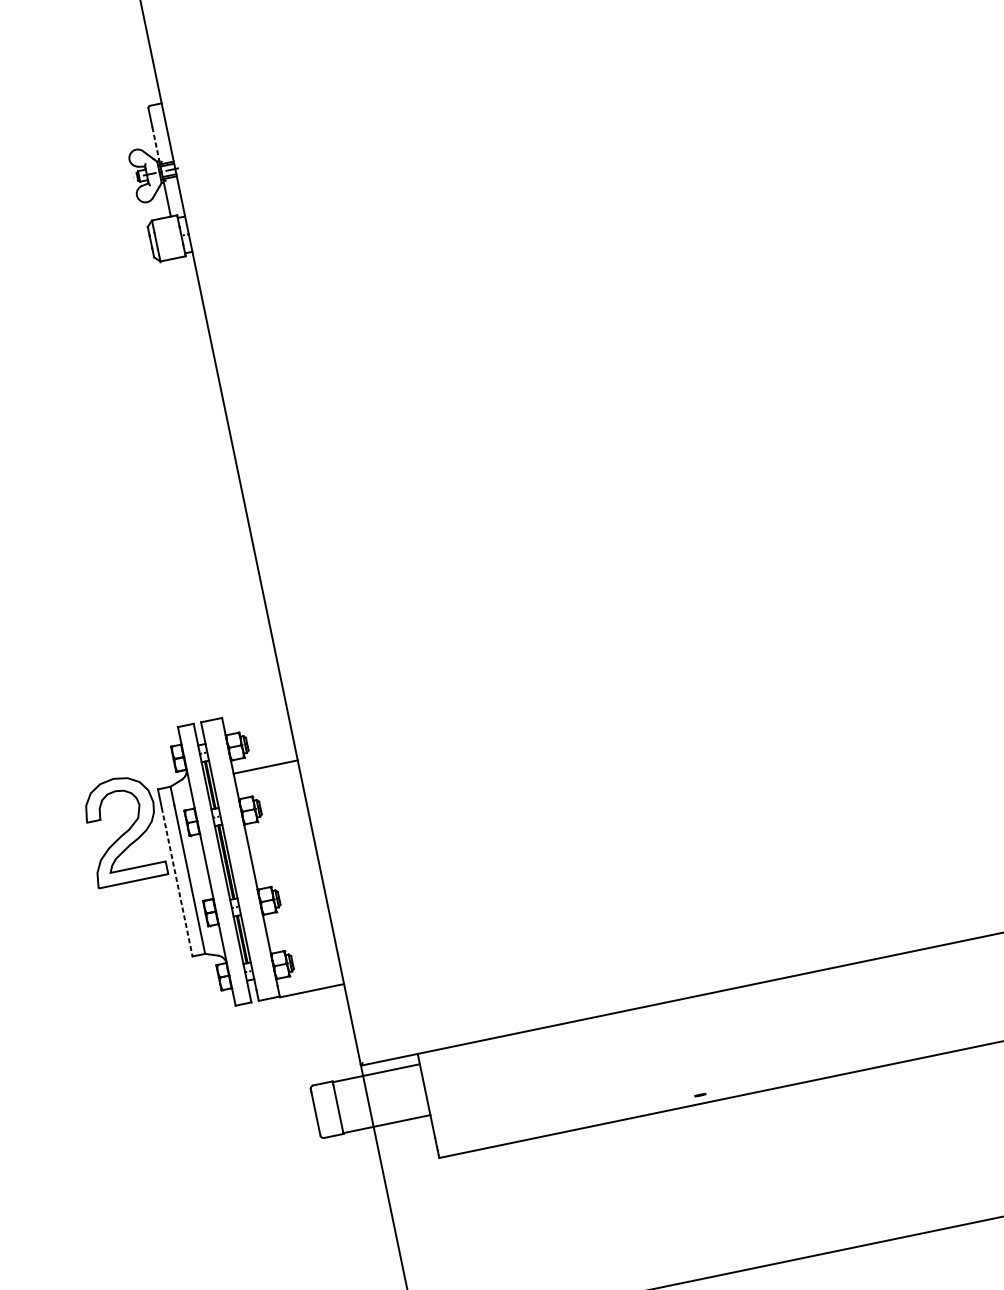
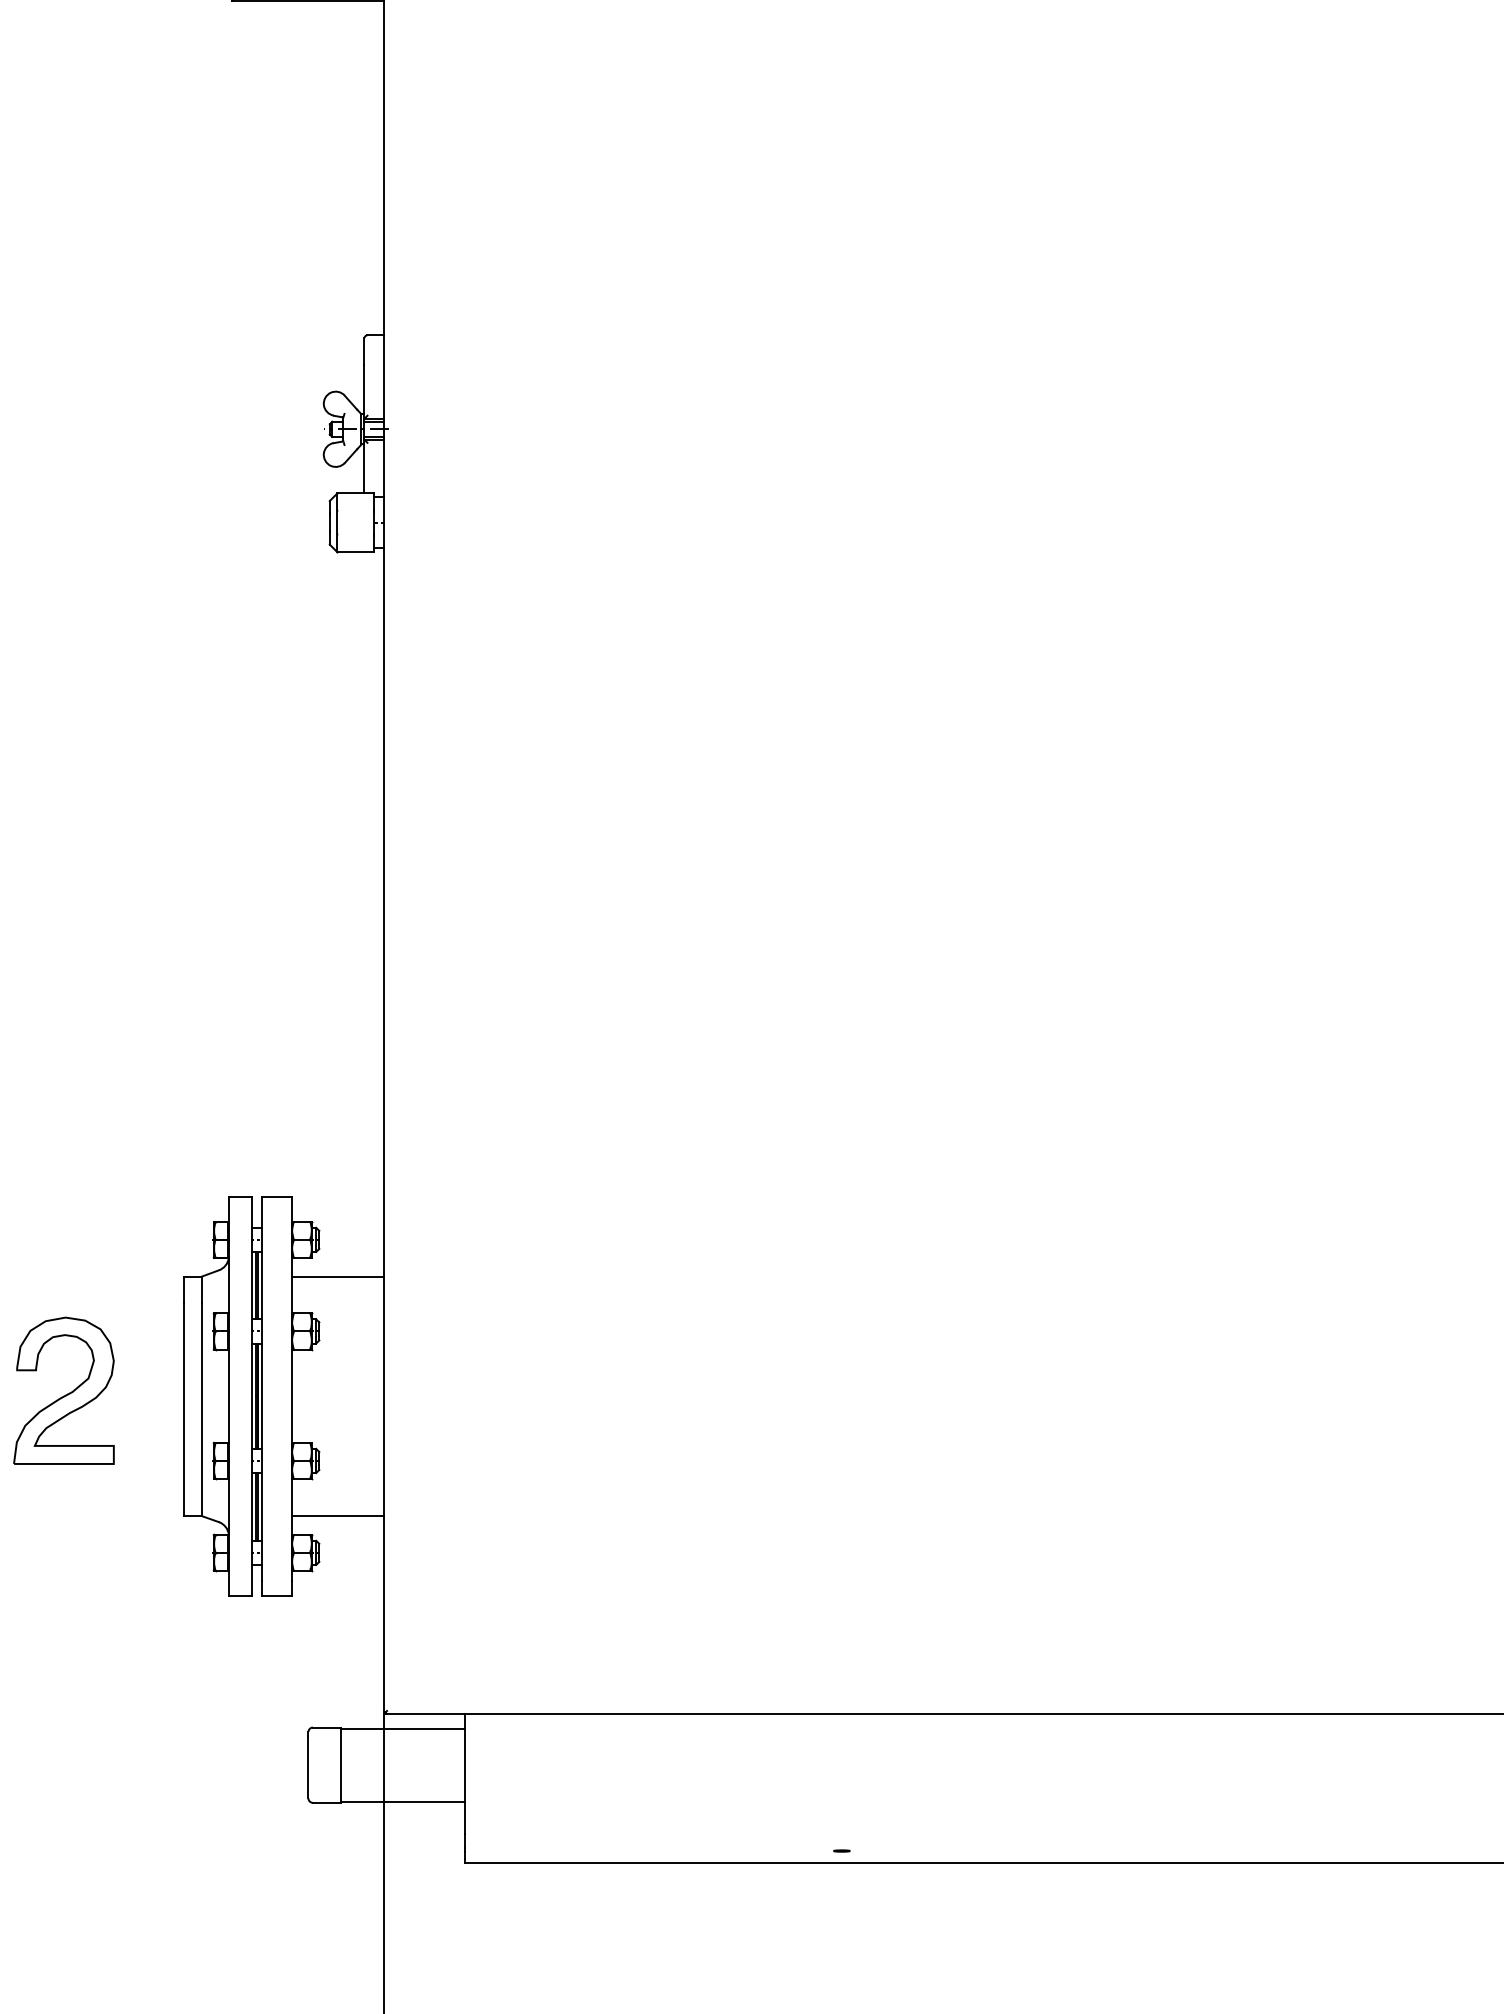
line: (156, 146) -> (364, 392), dashed -> solid
part: (122, 830) -> (63, 1390), moved
line: (177, 882) -> (183, 1410), dashed -> solid
line: (312, 990) -> (338, 1516), moved

